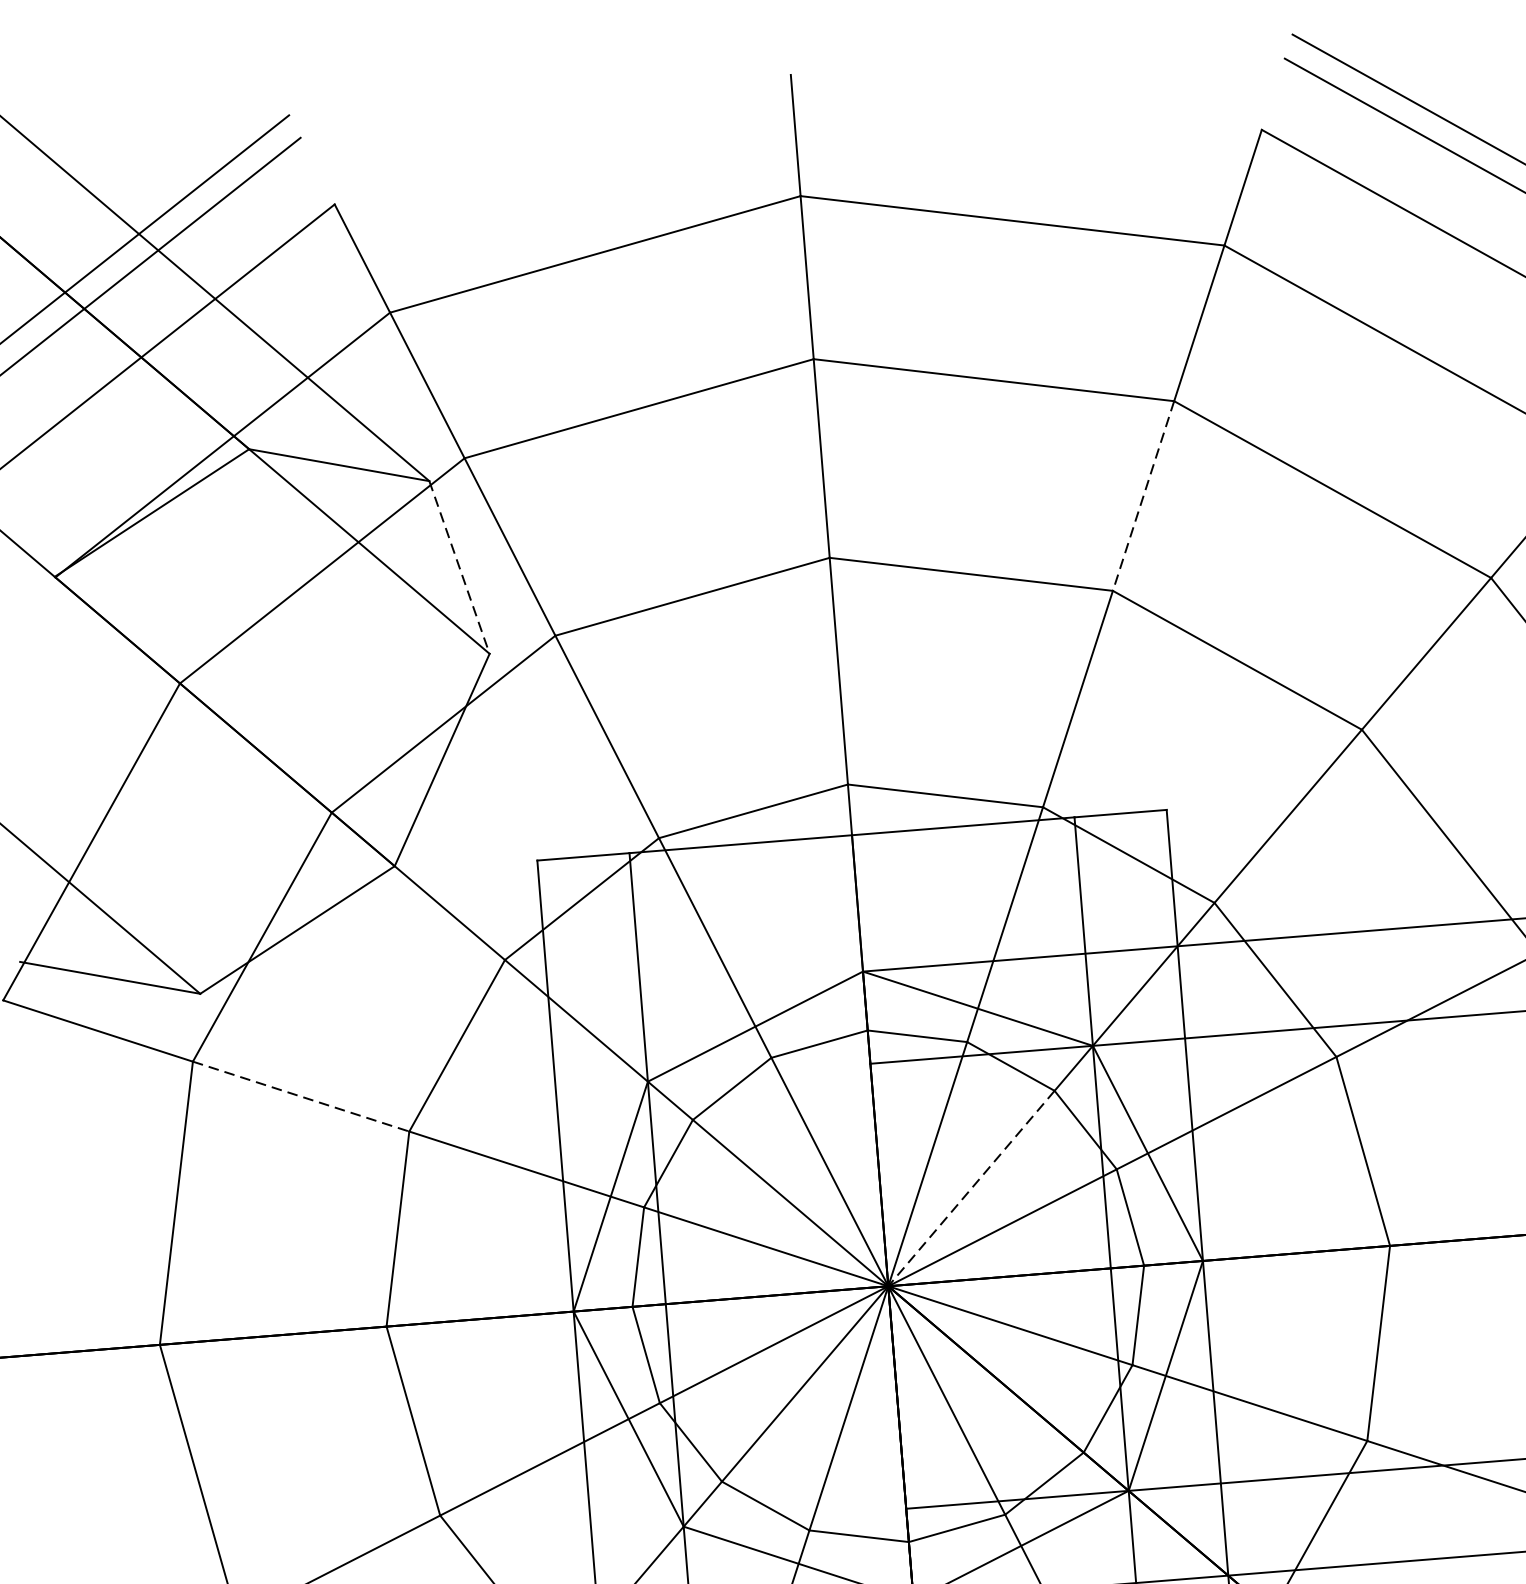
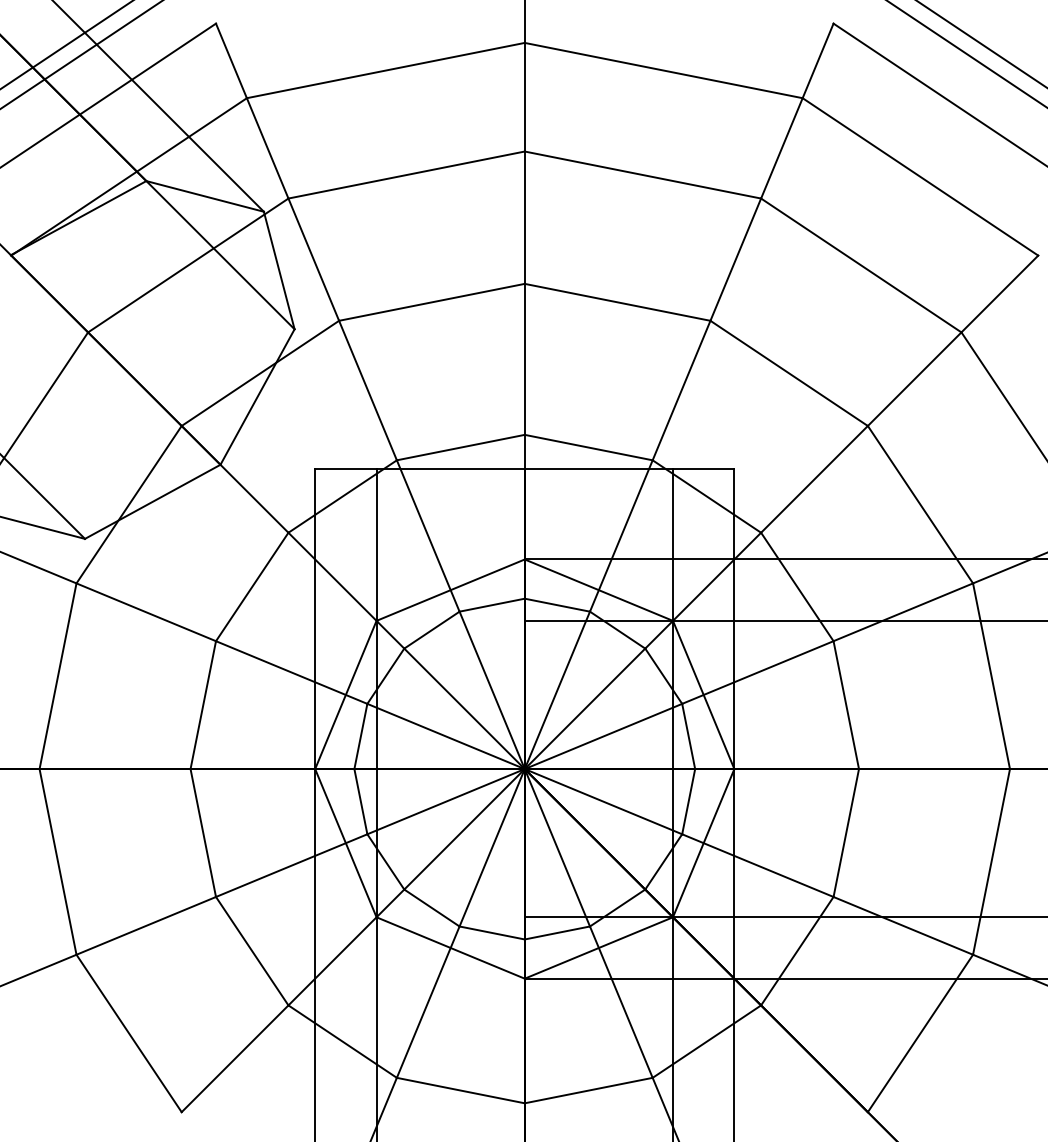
line: (1143, 497) -> (735, 260), dashed -> solid
line: (459, 567) -> (279, 270), dashed -> solid
line: (301, 1096) -> (146, 612), dashed -> solid
line: (970, 1189) -> (584, 709), dashed -> solid

